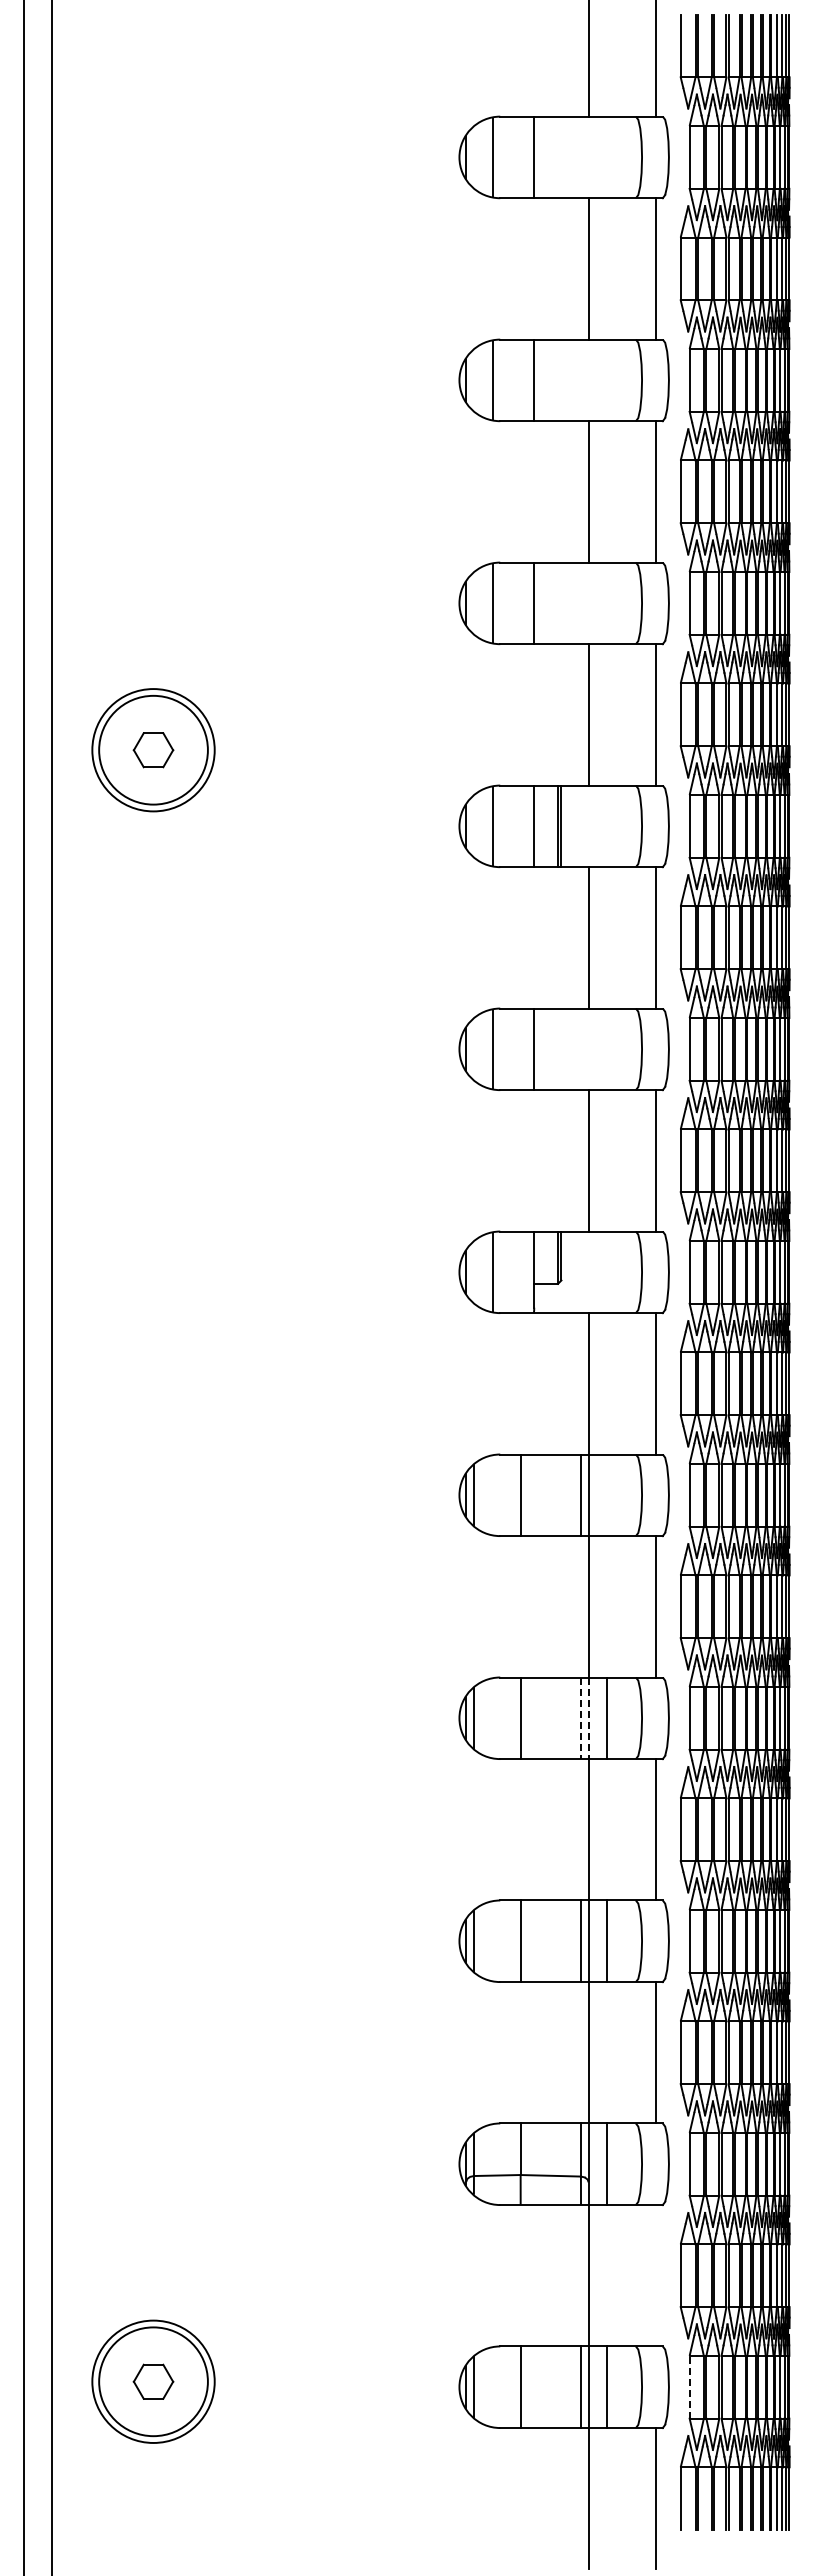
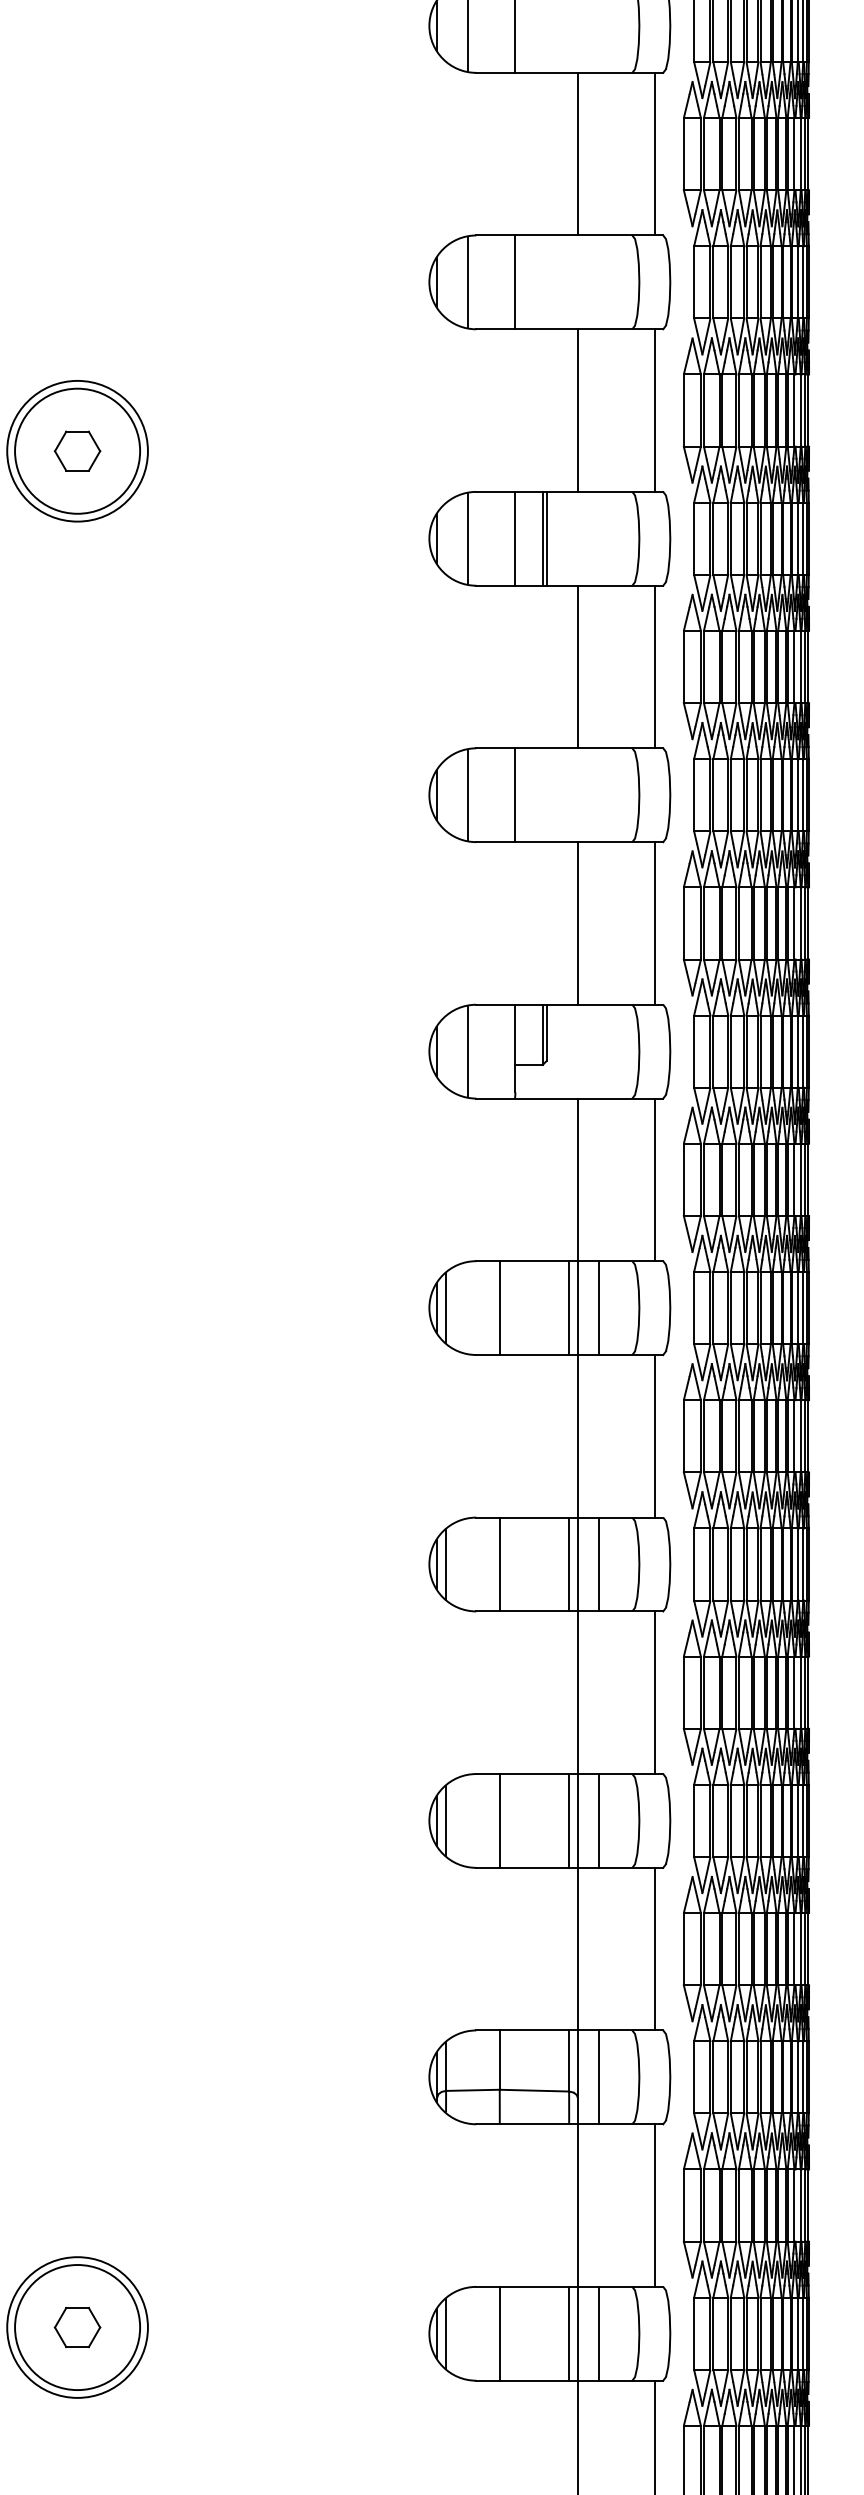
line: (606, 1495) -> (598, 1308), added
line: (580, 1718) -> (568, 1564), dashed -> solid
line: (588, 1718) -> (577, 1564), dashed -> solid
line: (655, 2275) -> (654, 2205), added
line: (689, 2386) -> (693, 2332), dashed -> solid

